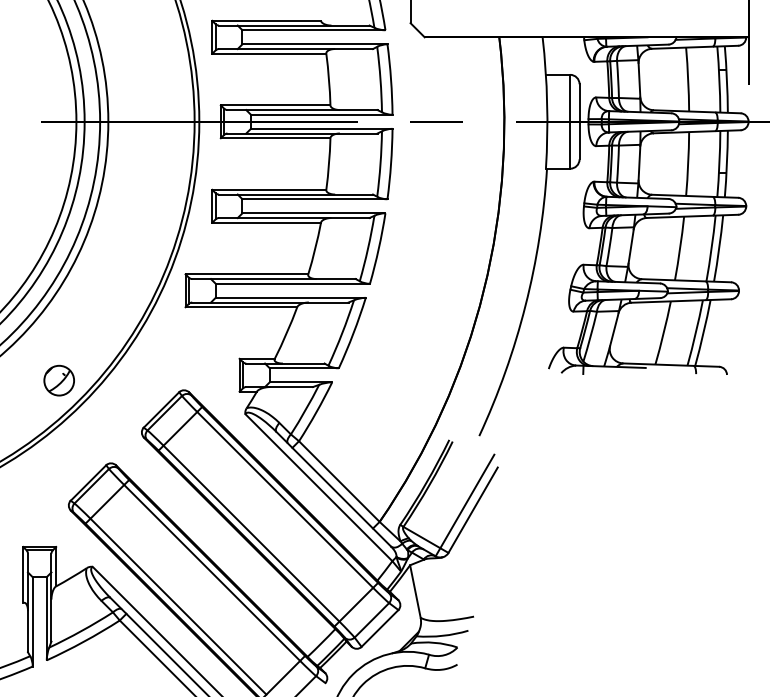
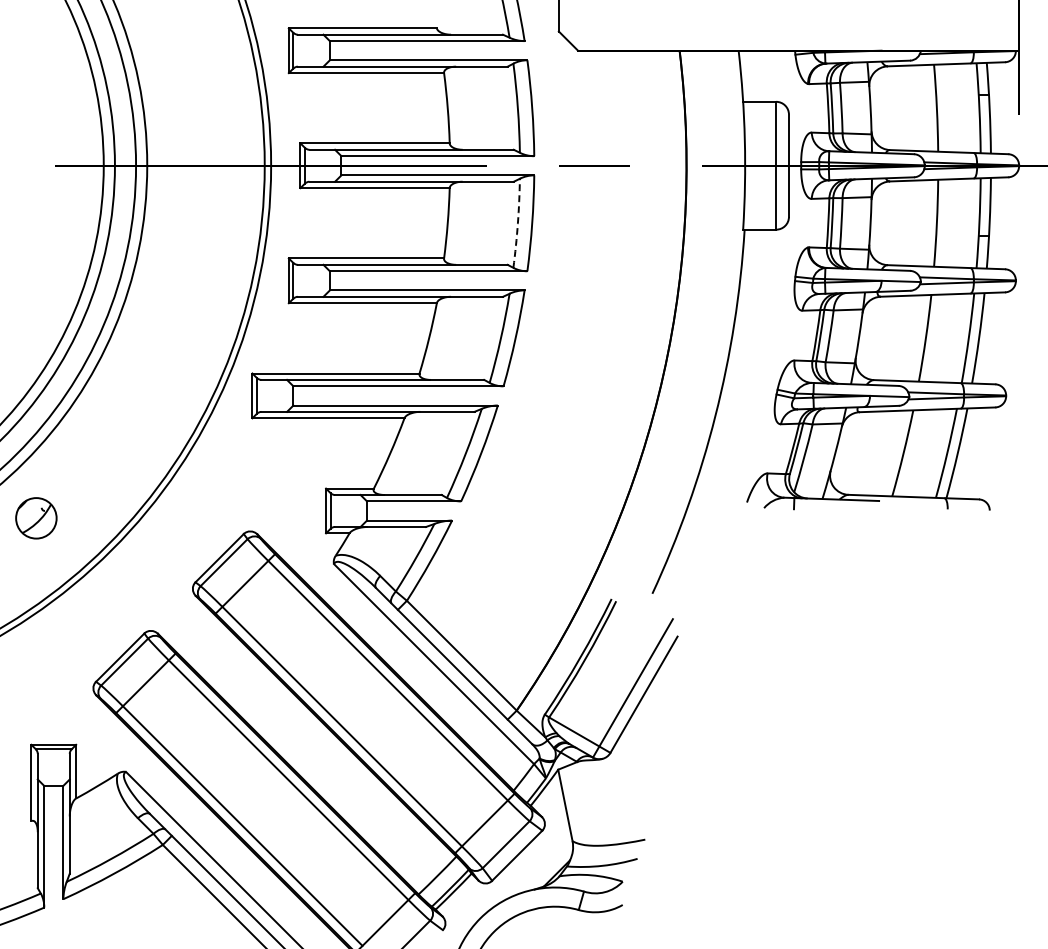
arc: (380, 164) -> (517, 223), solid -> dashed
part: (59, 380) -> (36, 518), moved

